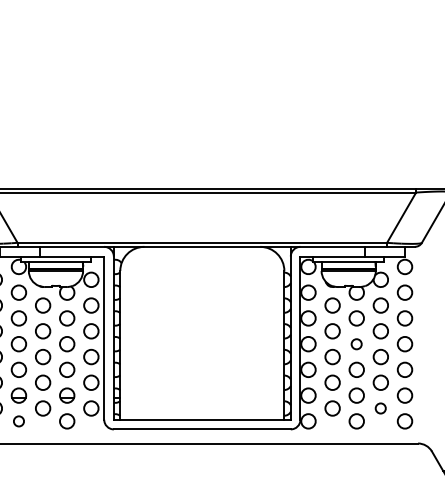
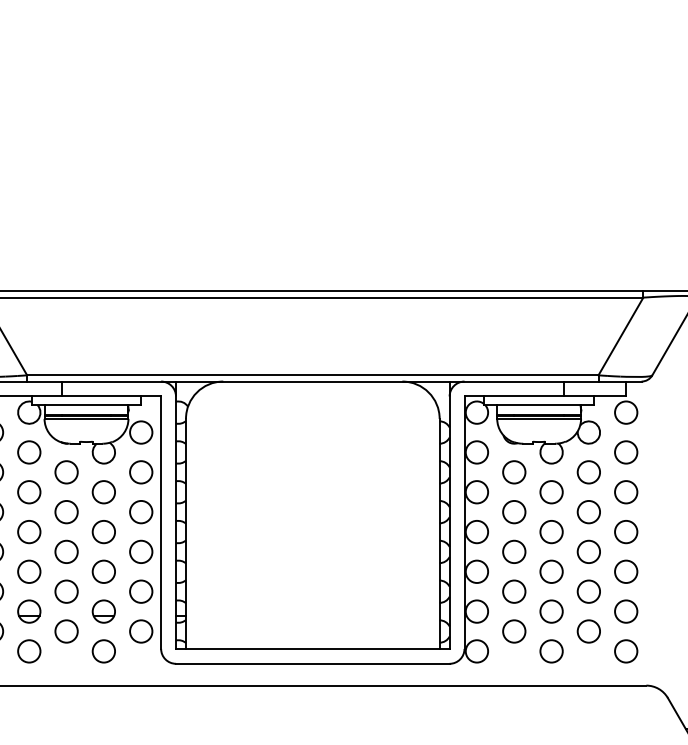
circle: (356, 344) -> (551, 532), size x1.43
circle: (380, 408) -> (588, 631), size x1.43
circle: (18, 421) -> (28, 651), size x1.43

